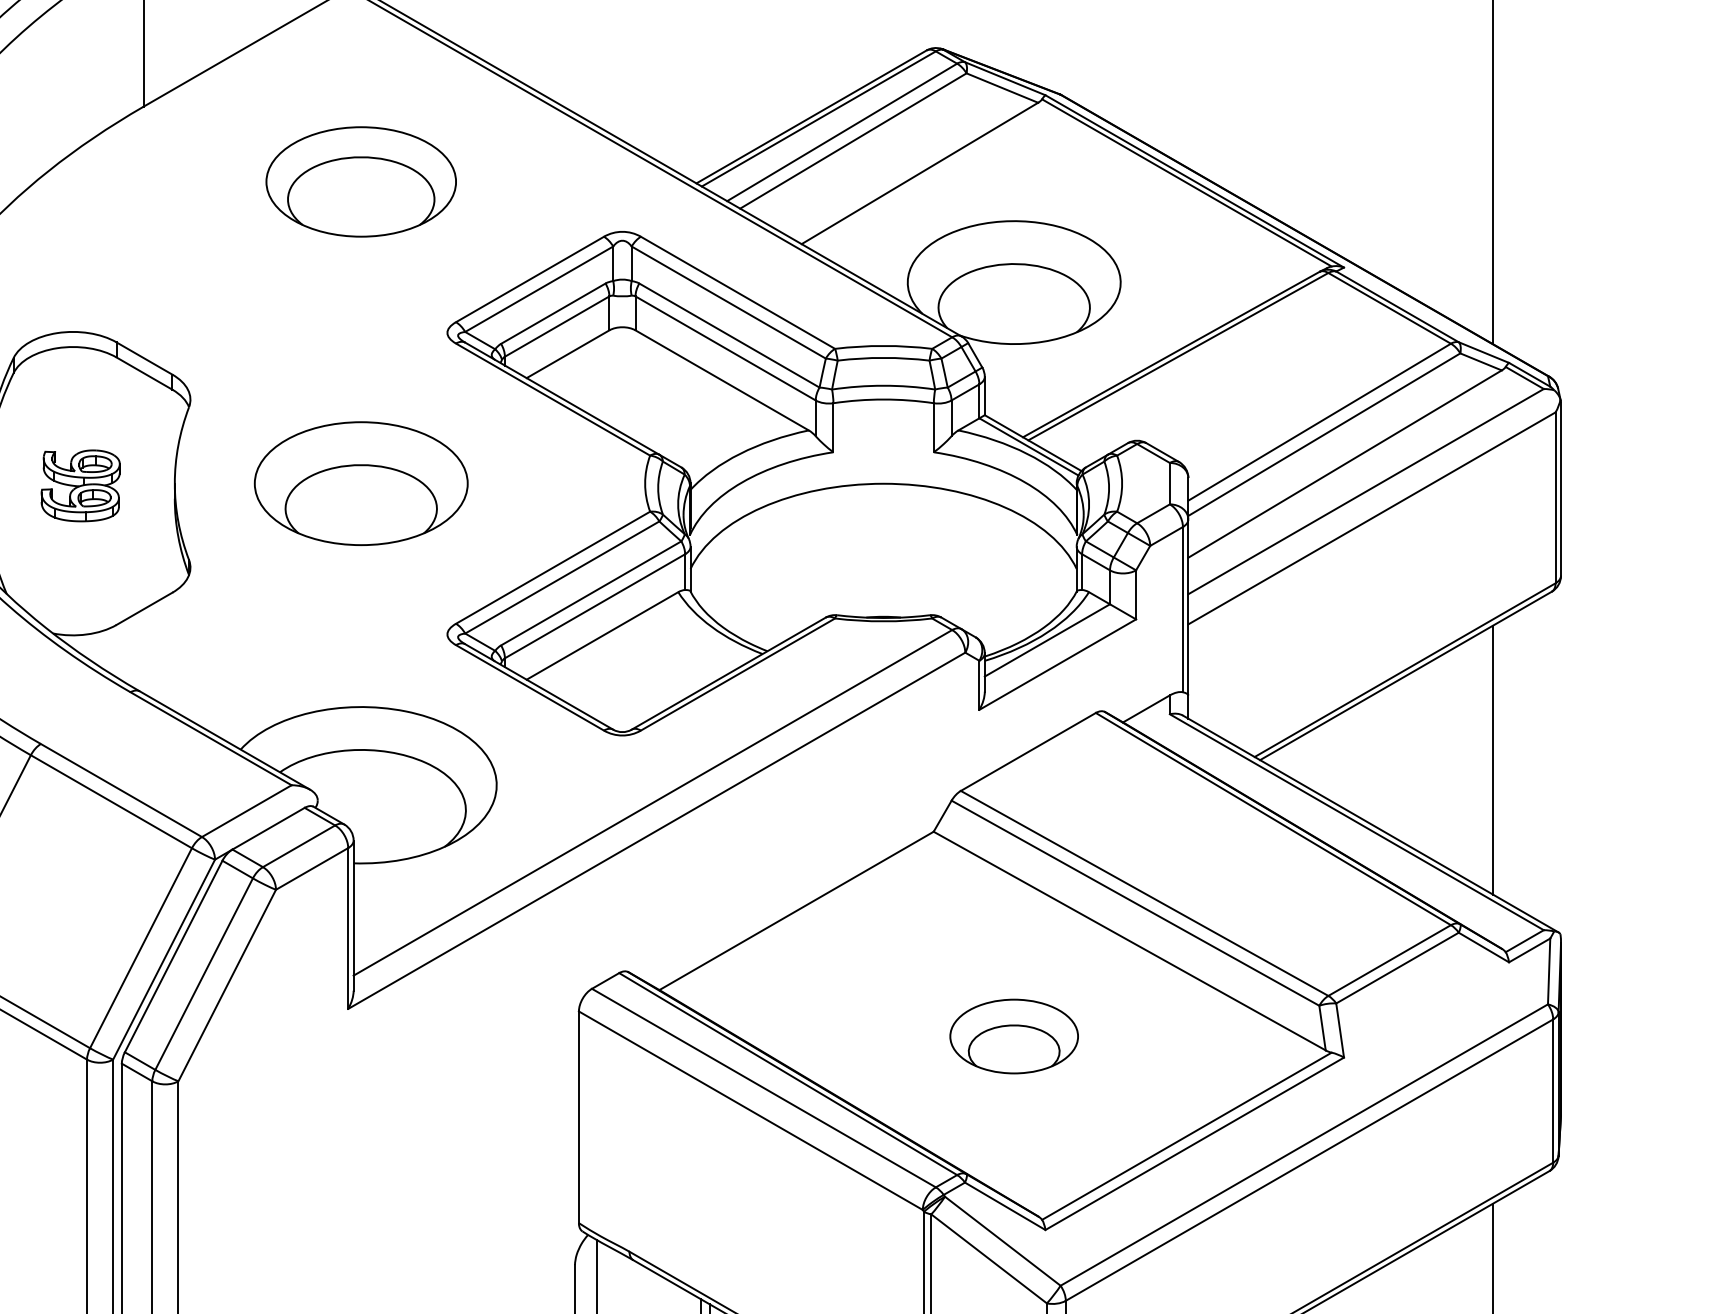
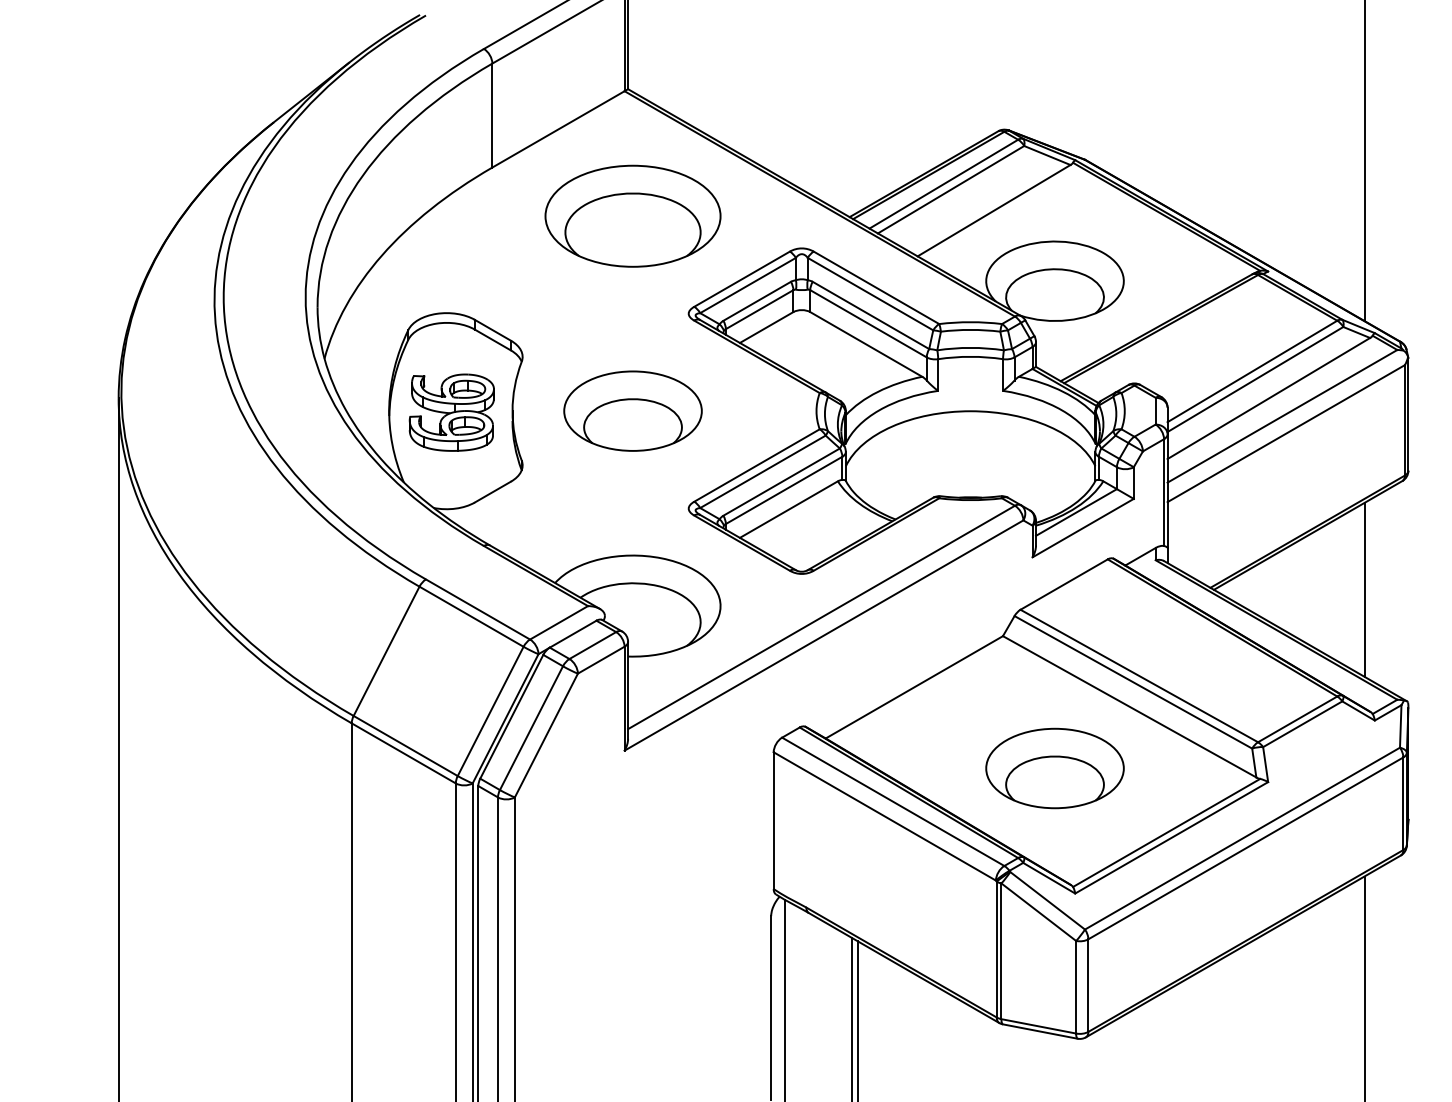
part: (360, 180) -> (632, 215), size x1.43
part: (80, 485) -> (451, 412), size x1.67
part: (1013, 1036) -> (1054, 768), size x1.67

